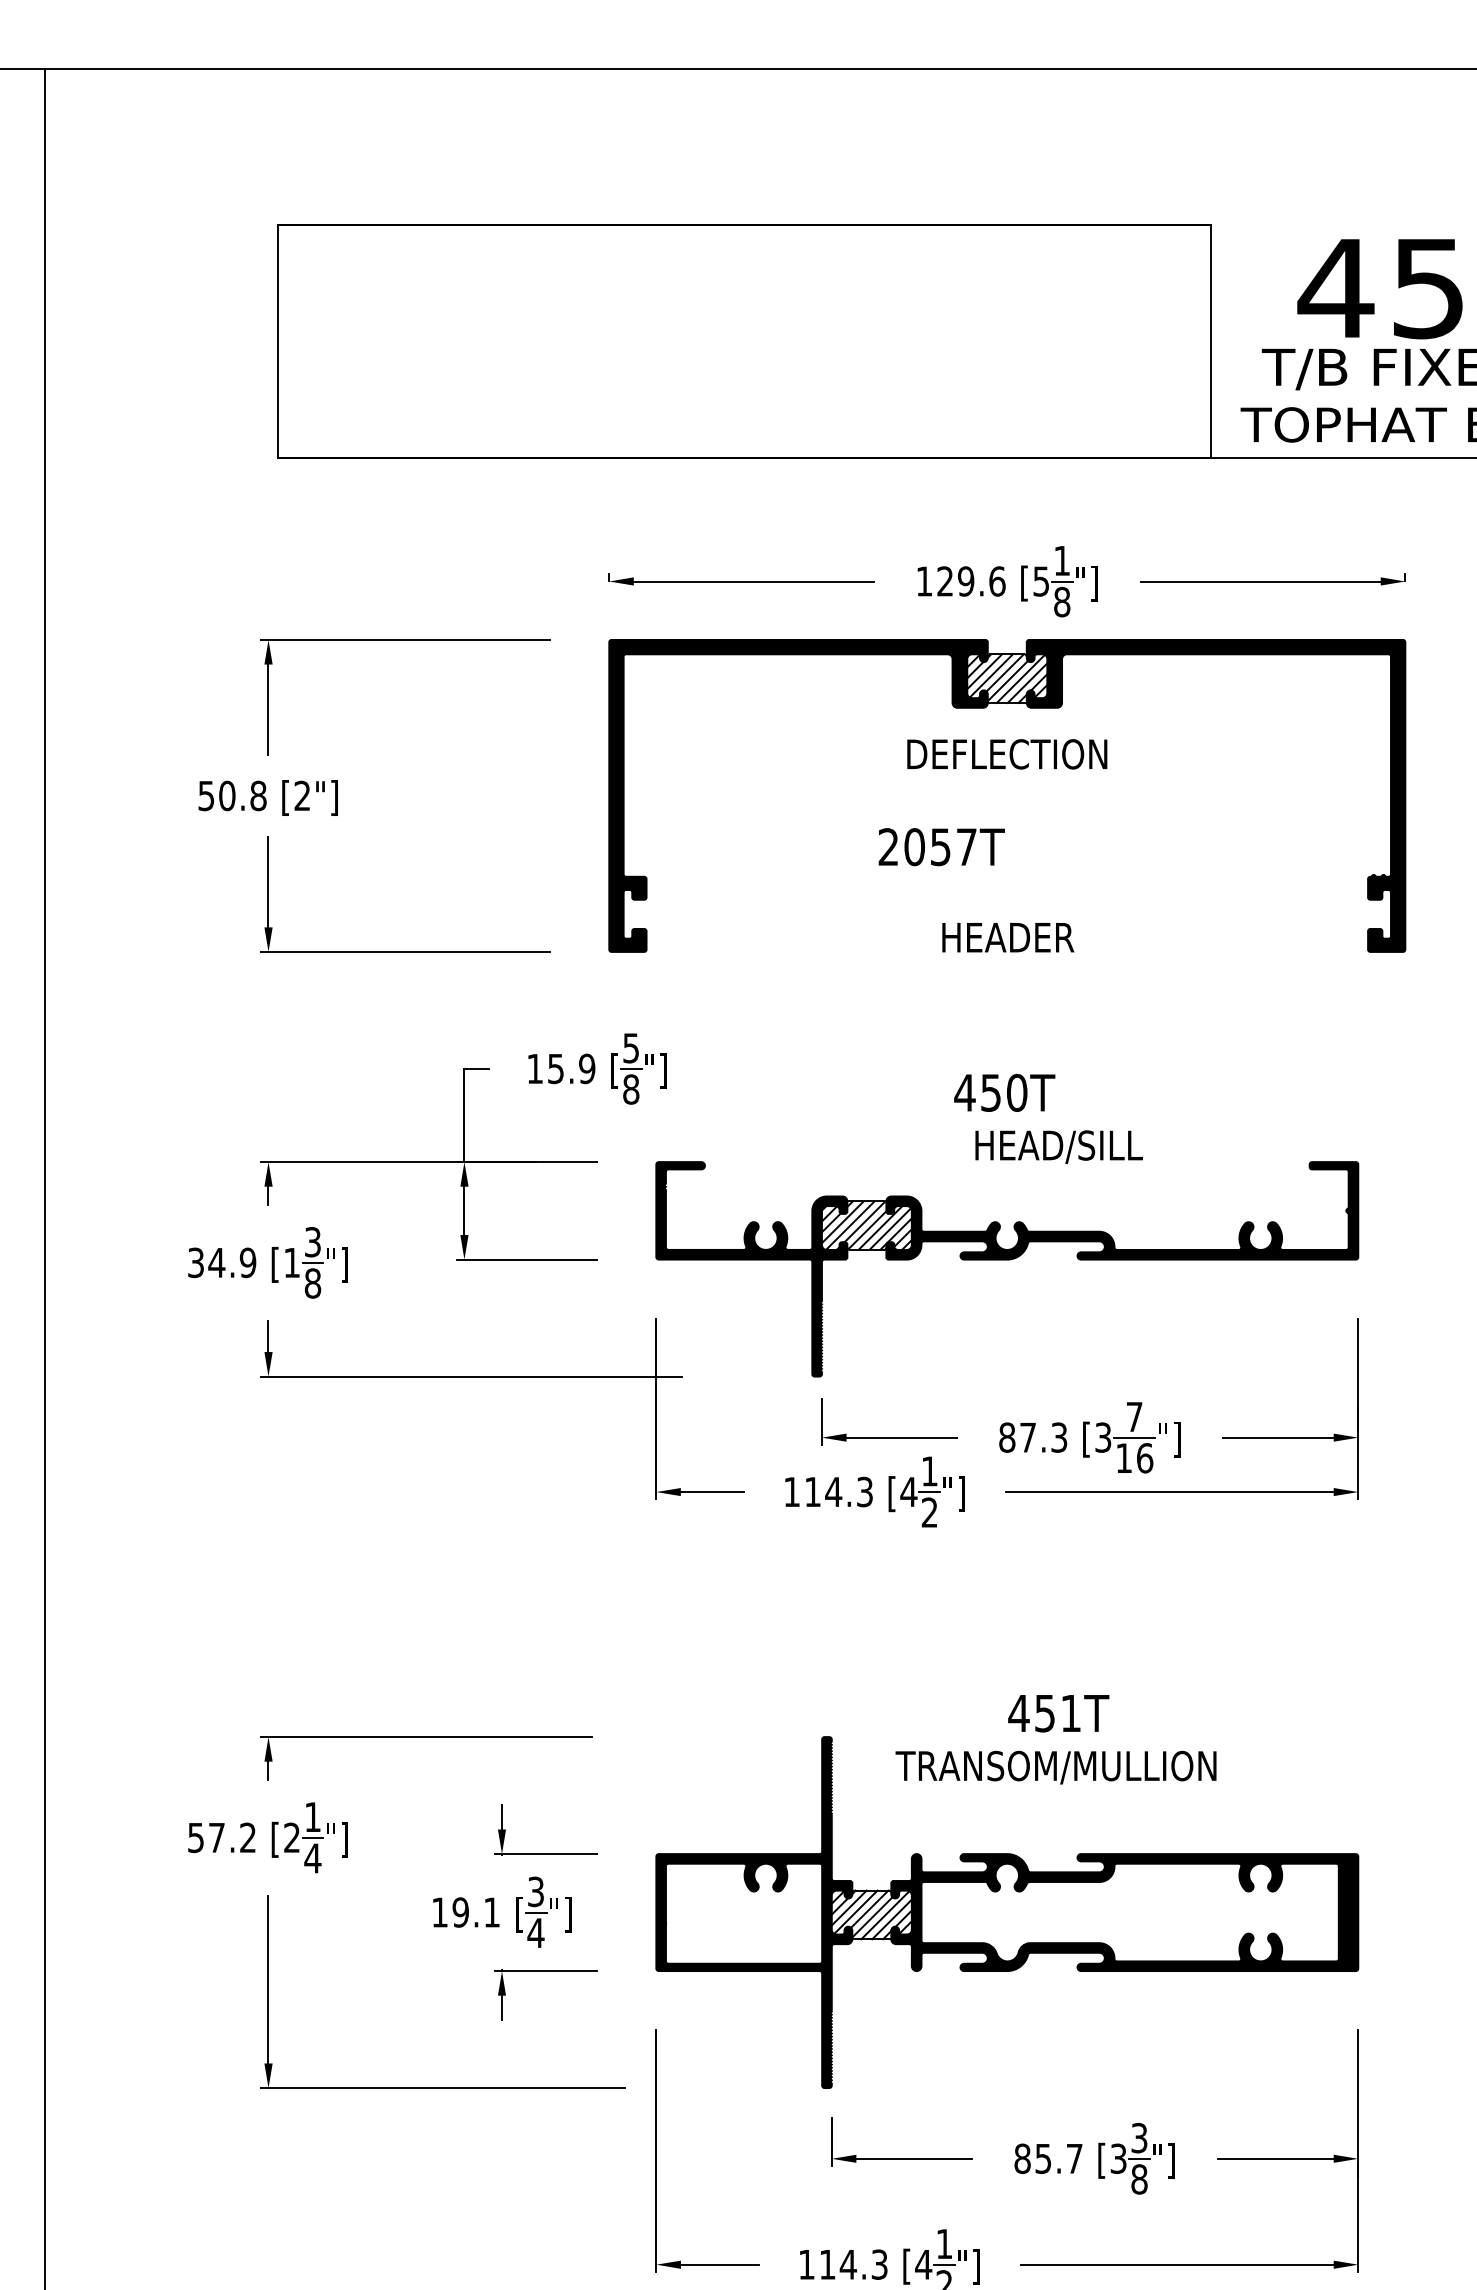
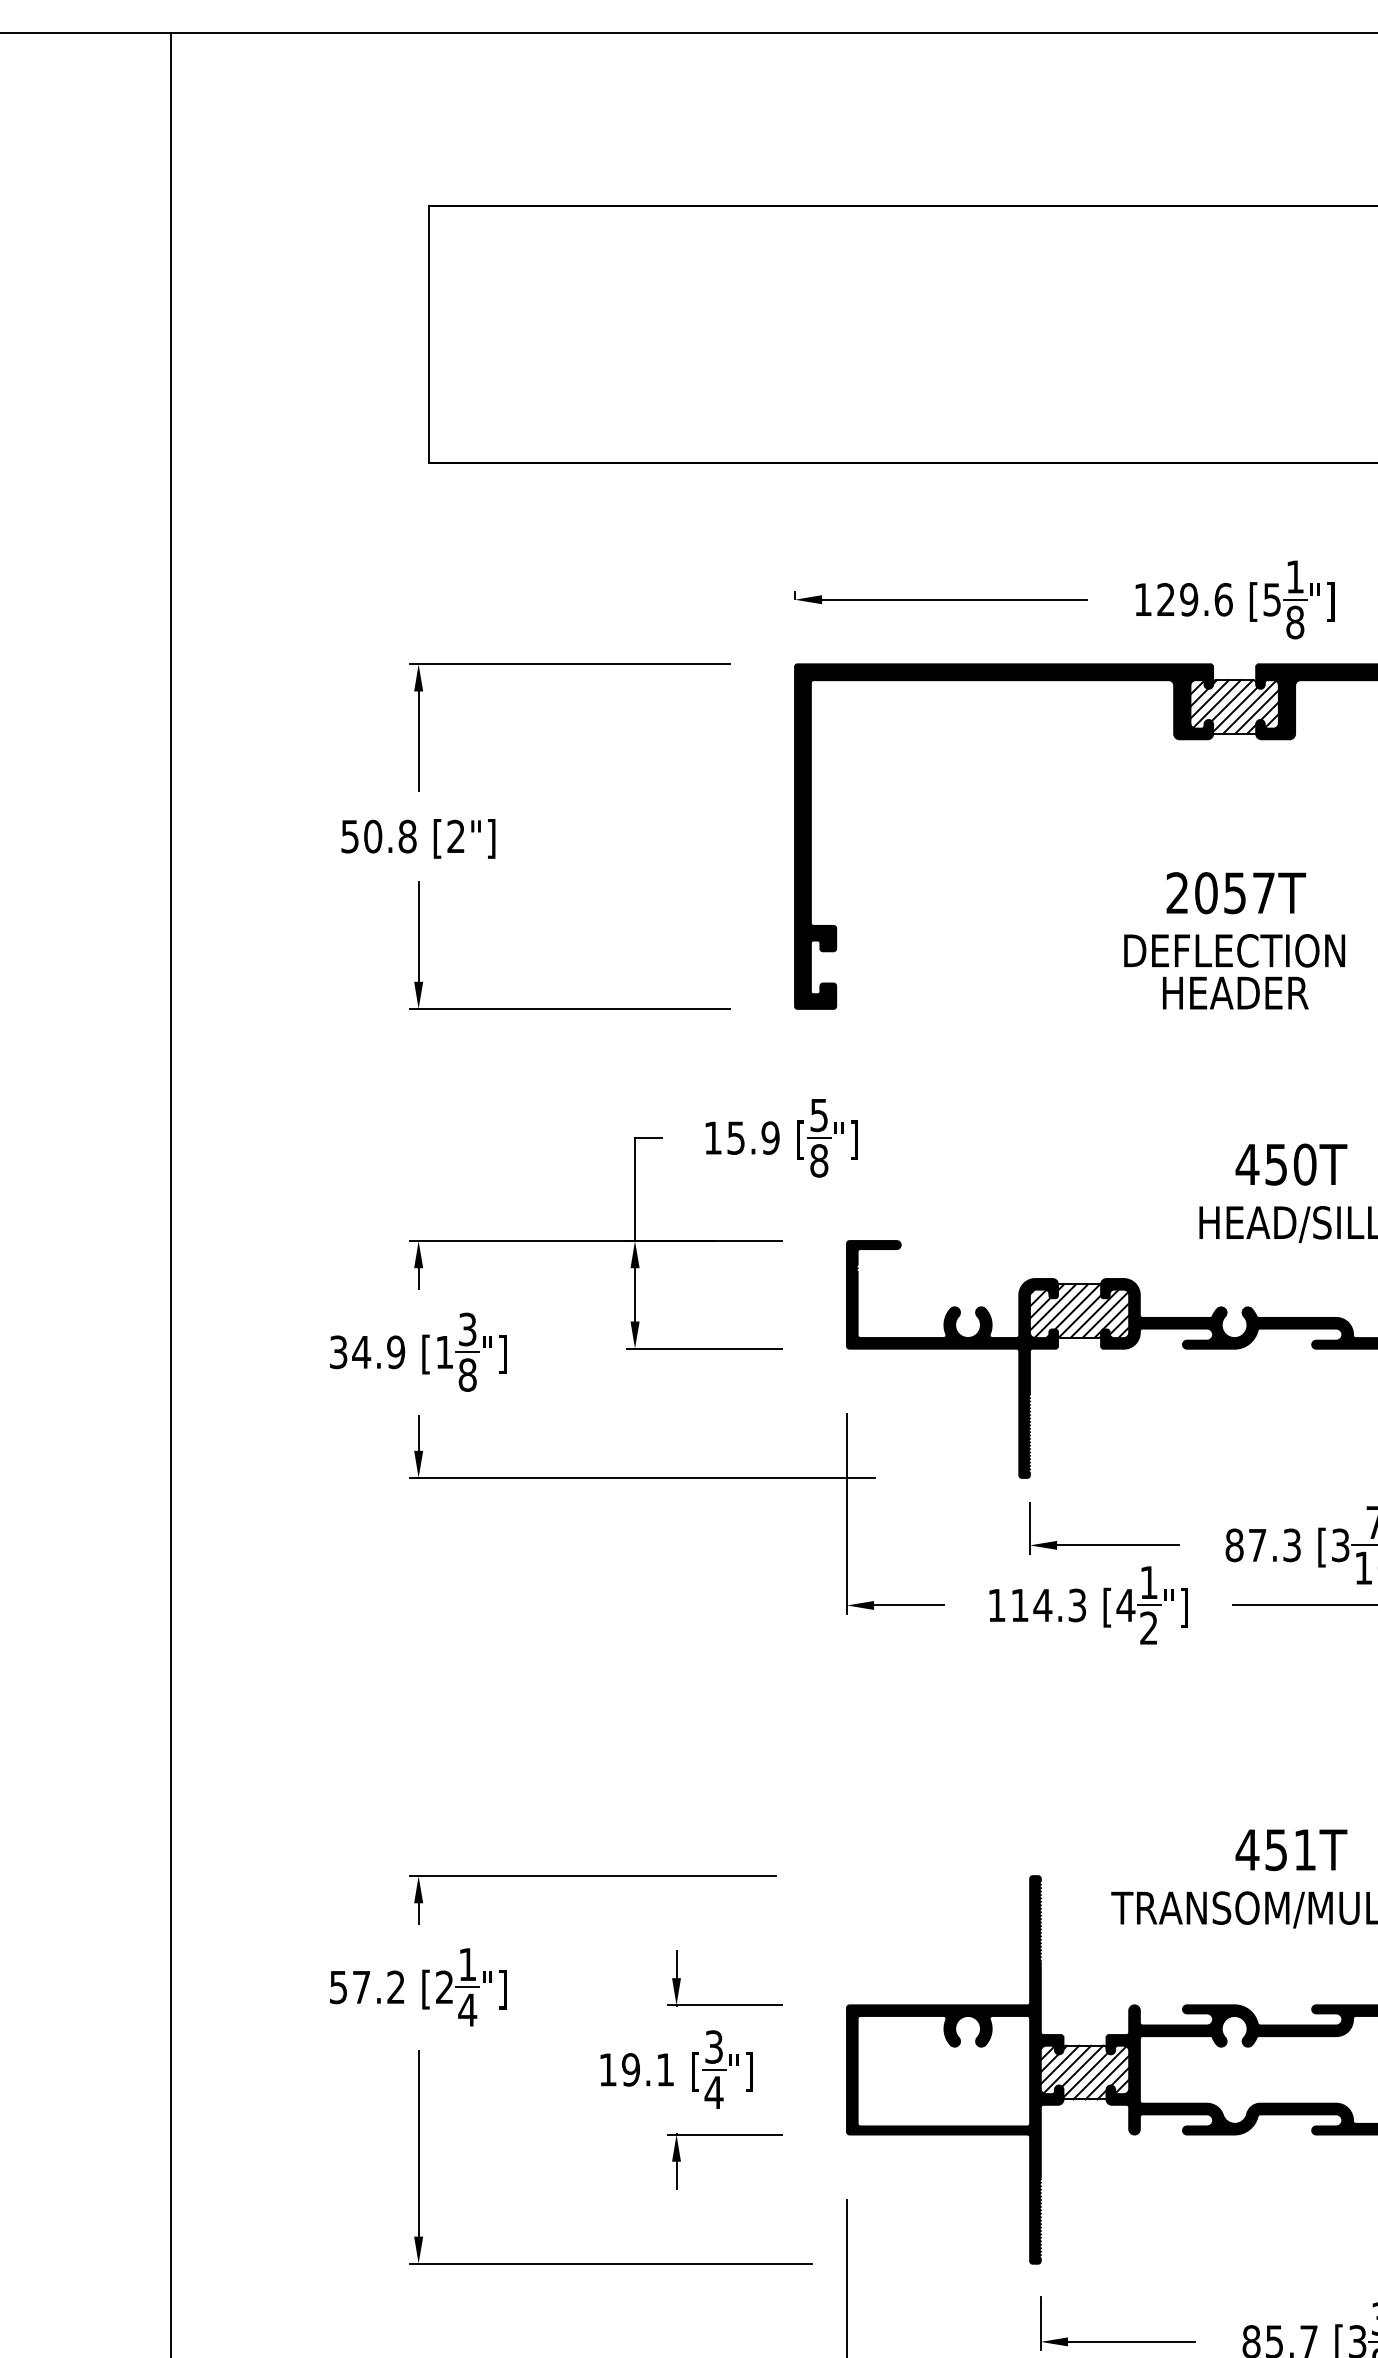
text: (1007, 754) -> (1234, 950), moved
text: (941, 847) -> (1235, 893), moved
text: (1004, 1092) -> (1291, 1164), moved

